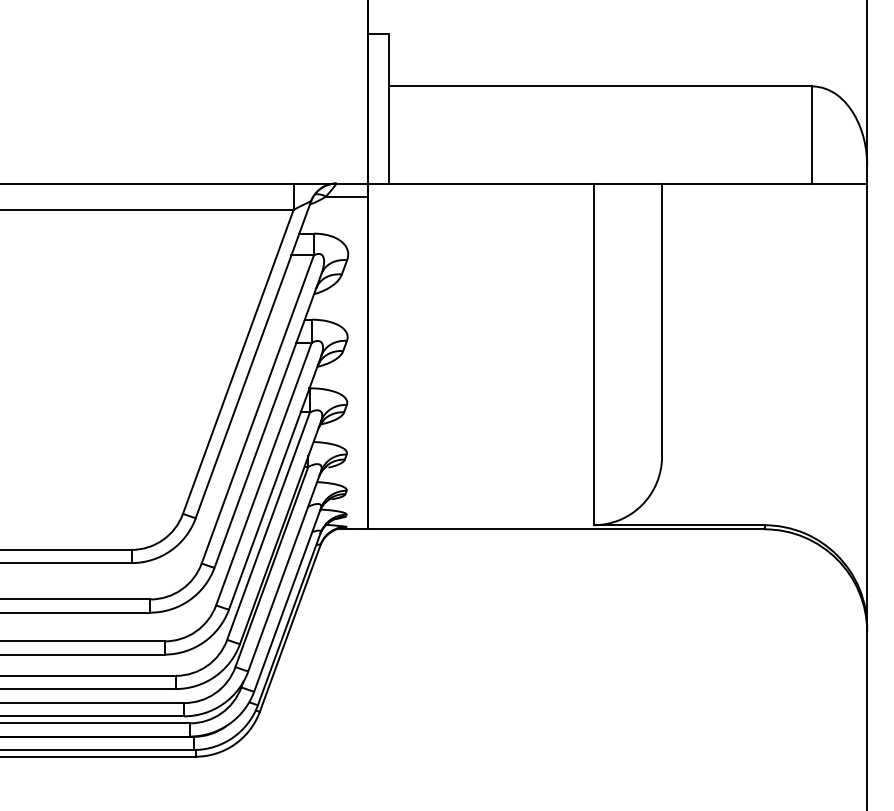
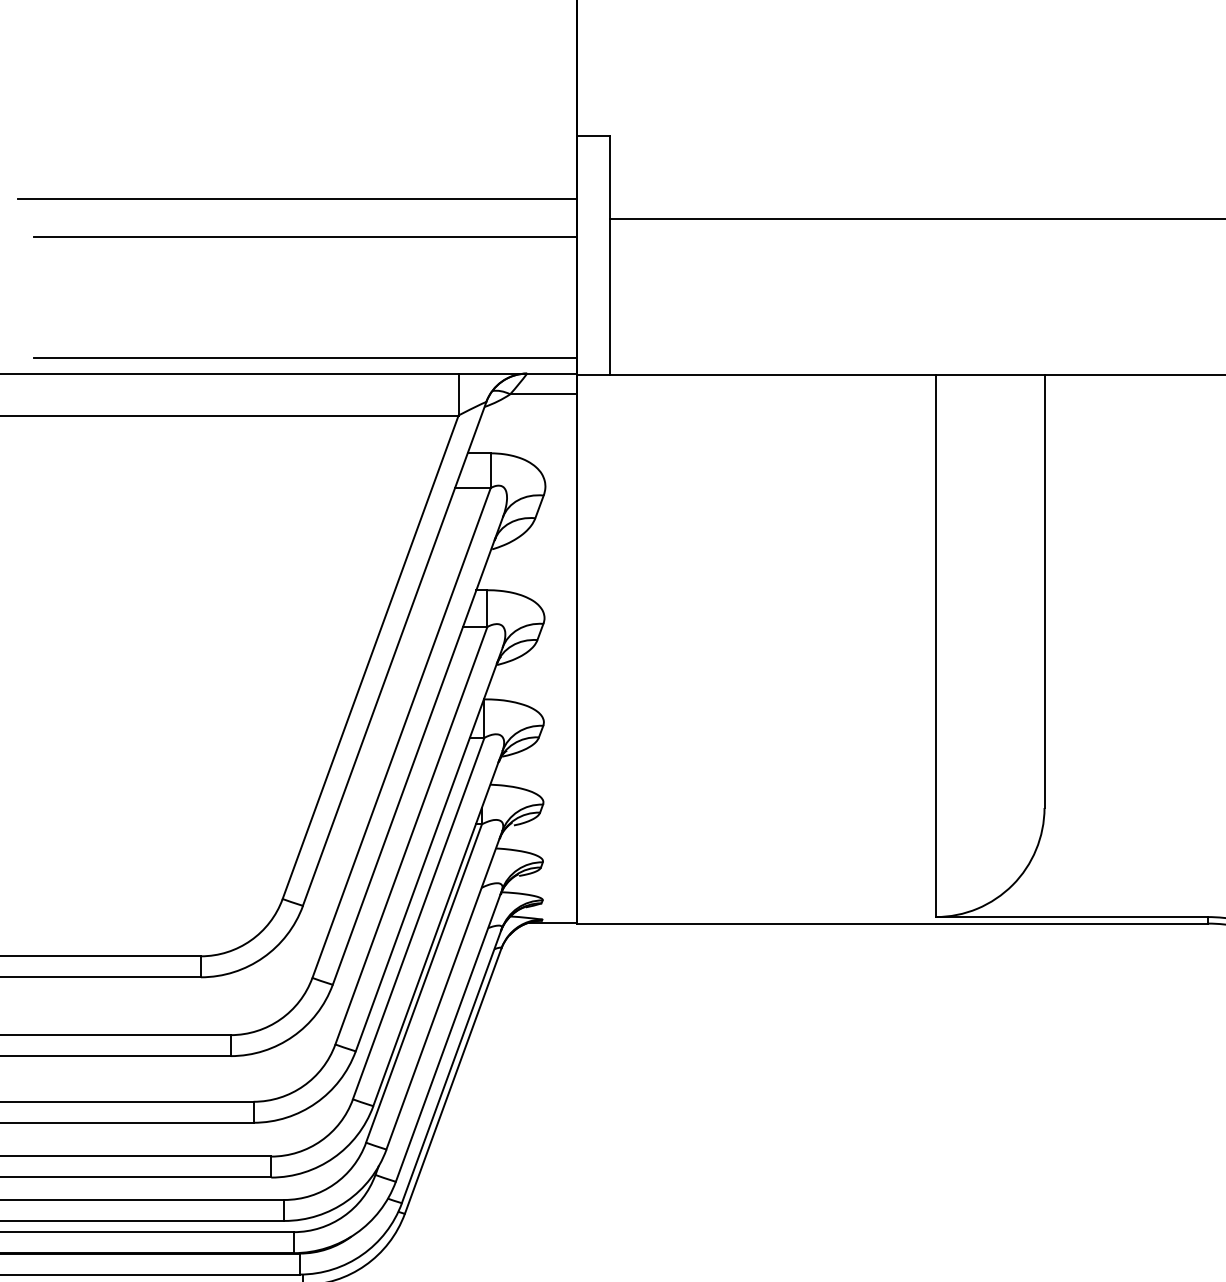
line: (192, 73) -> (297, 198), added
line: (197, 97) -> (305, 236), added
line: (197, 173) -> (305, 357), added

